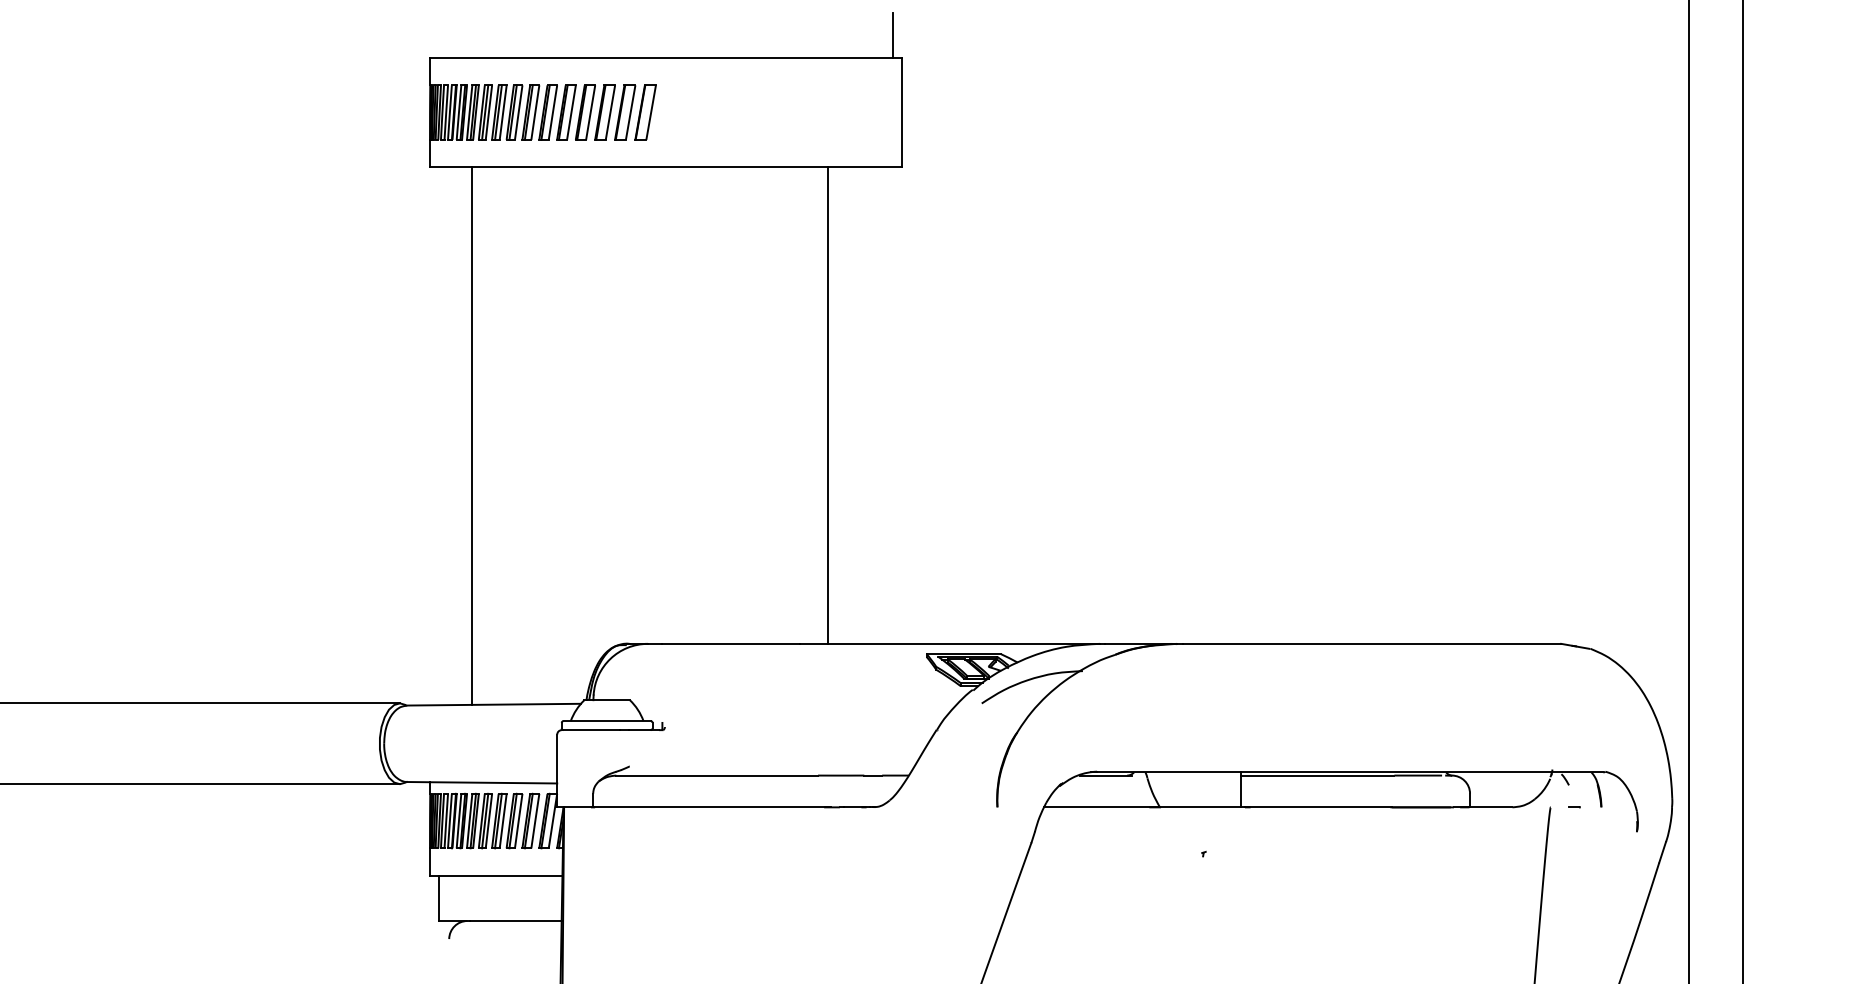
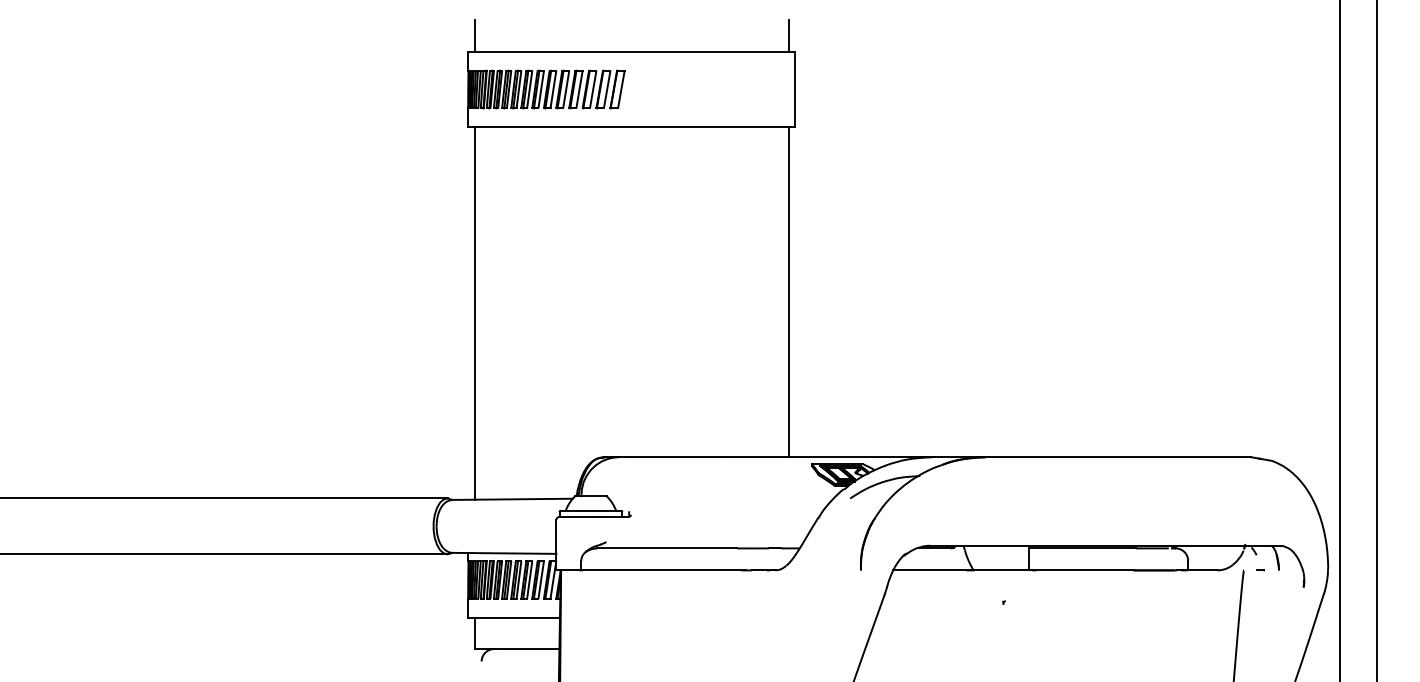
line: (438, 34) -> (474, 35), added
line: (827, 405) -> (788, 292), moved
line: (472, 436) -> (474, 313), moved

